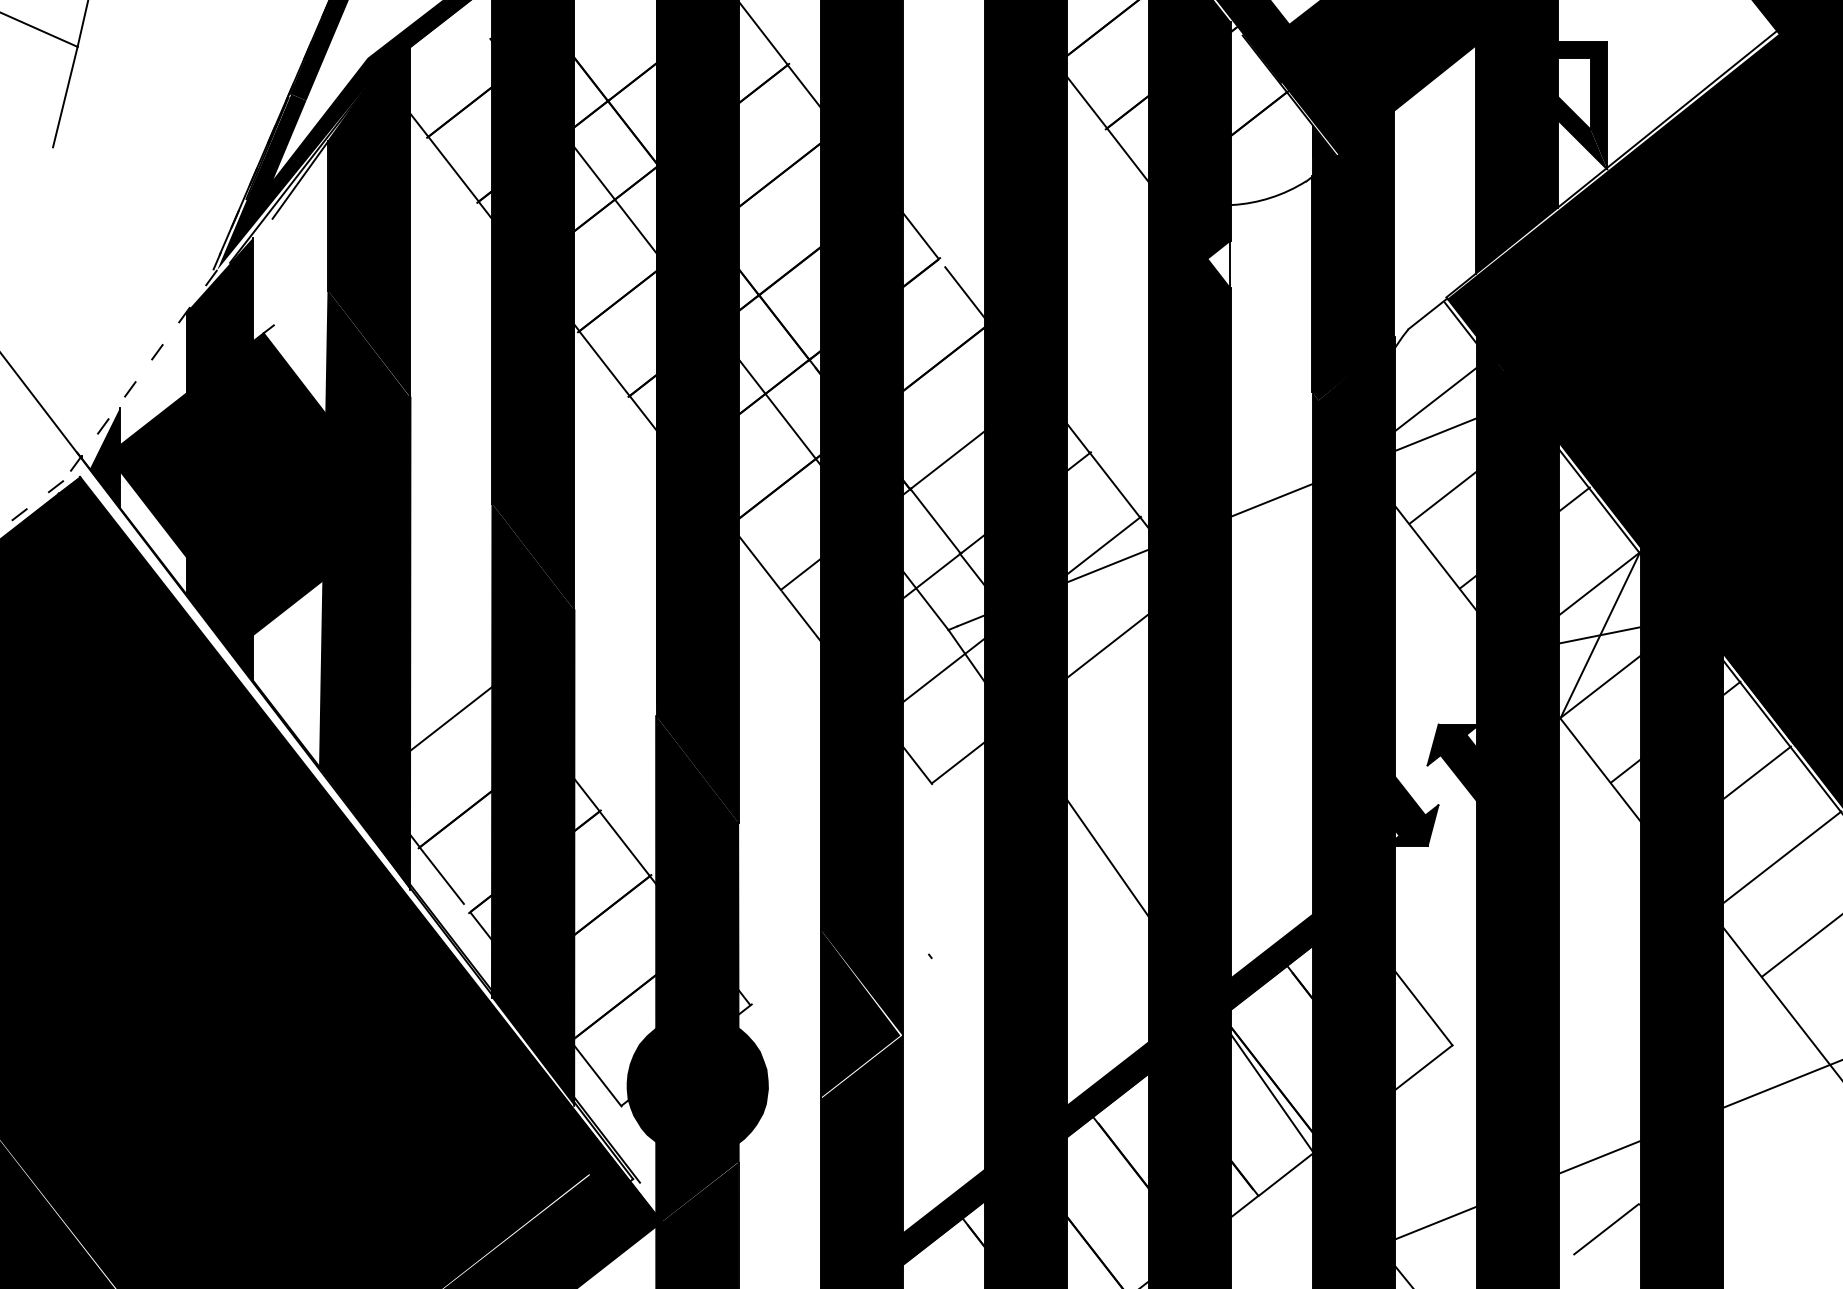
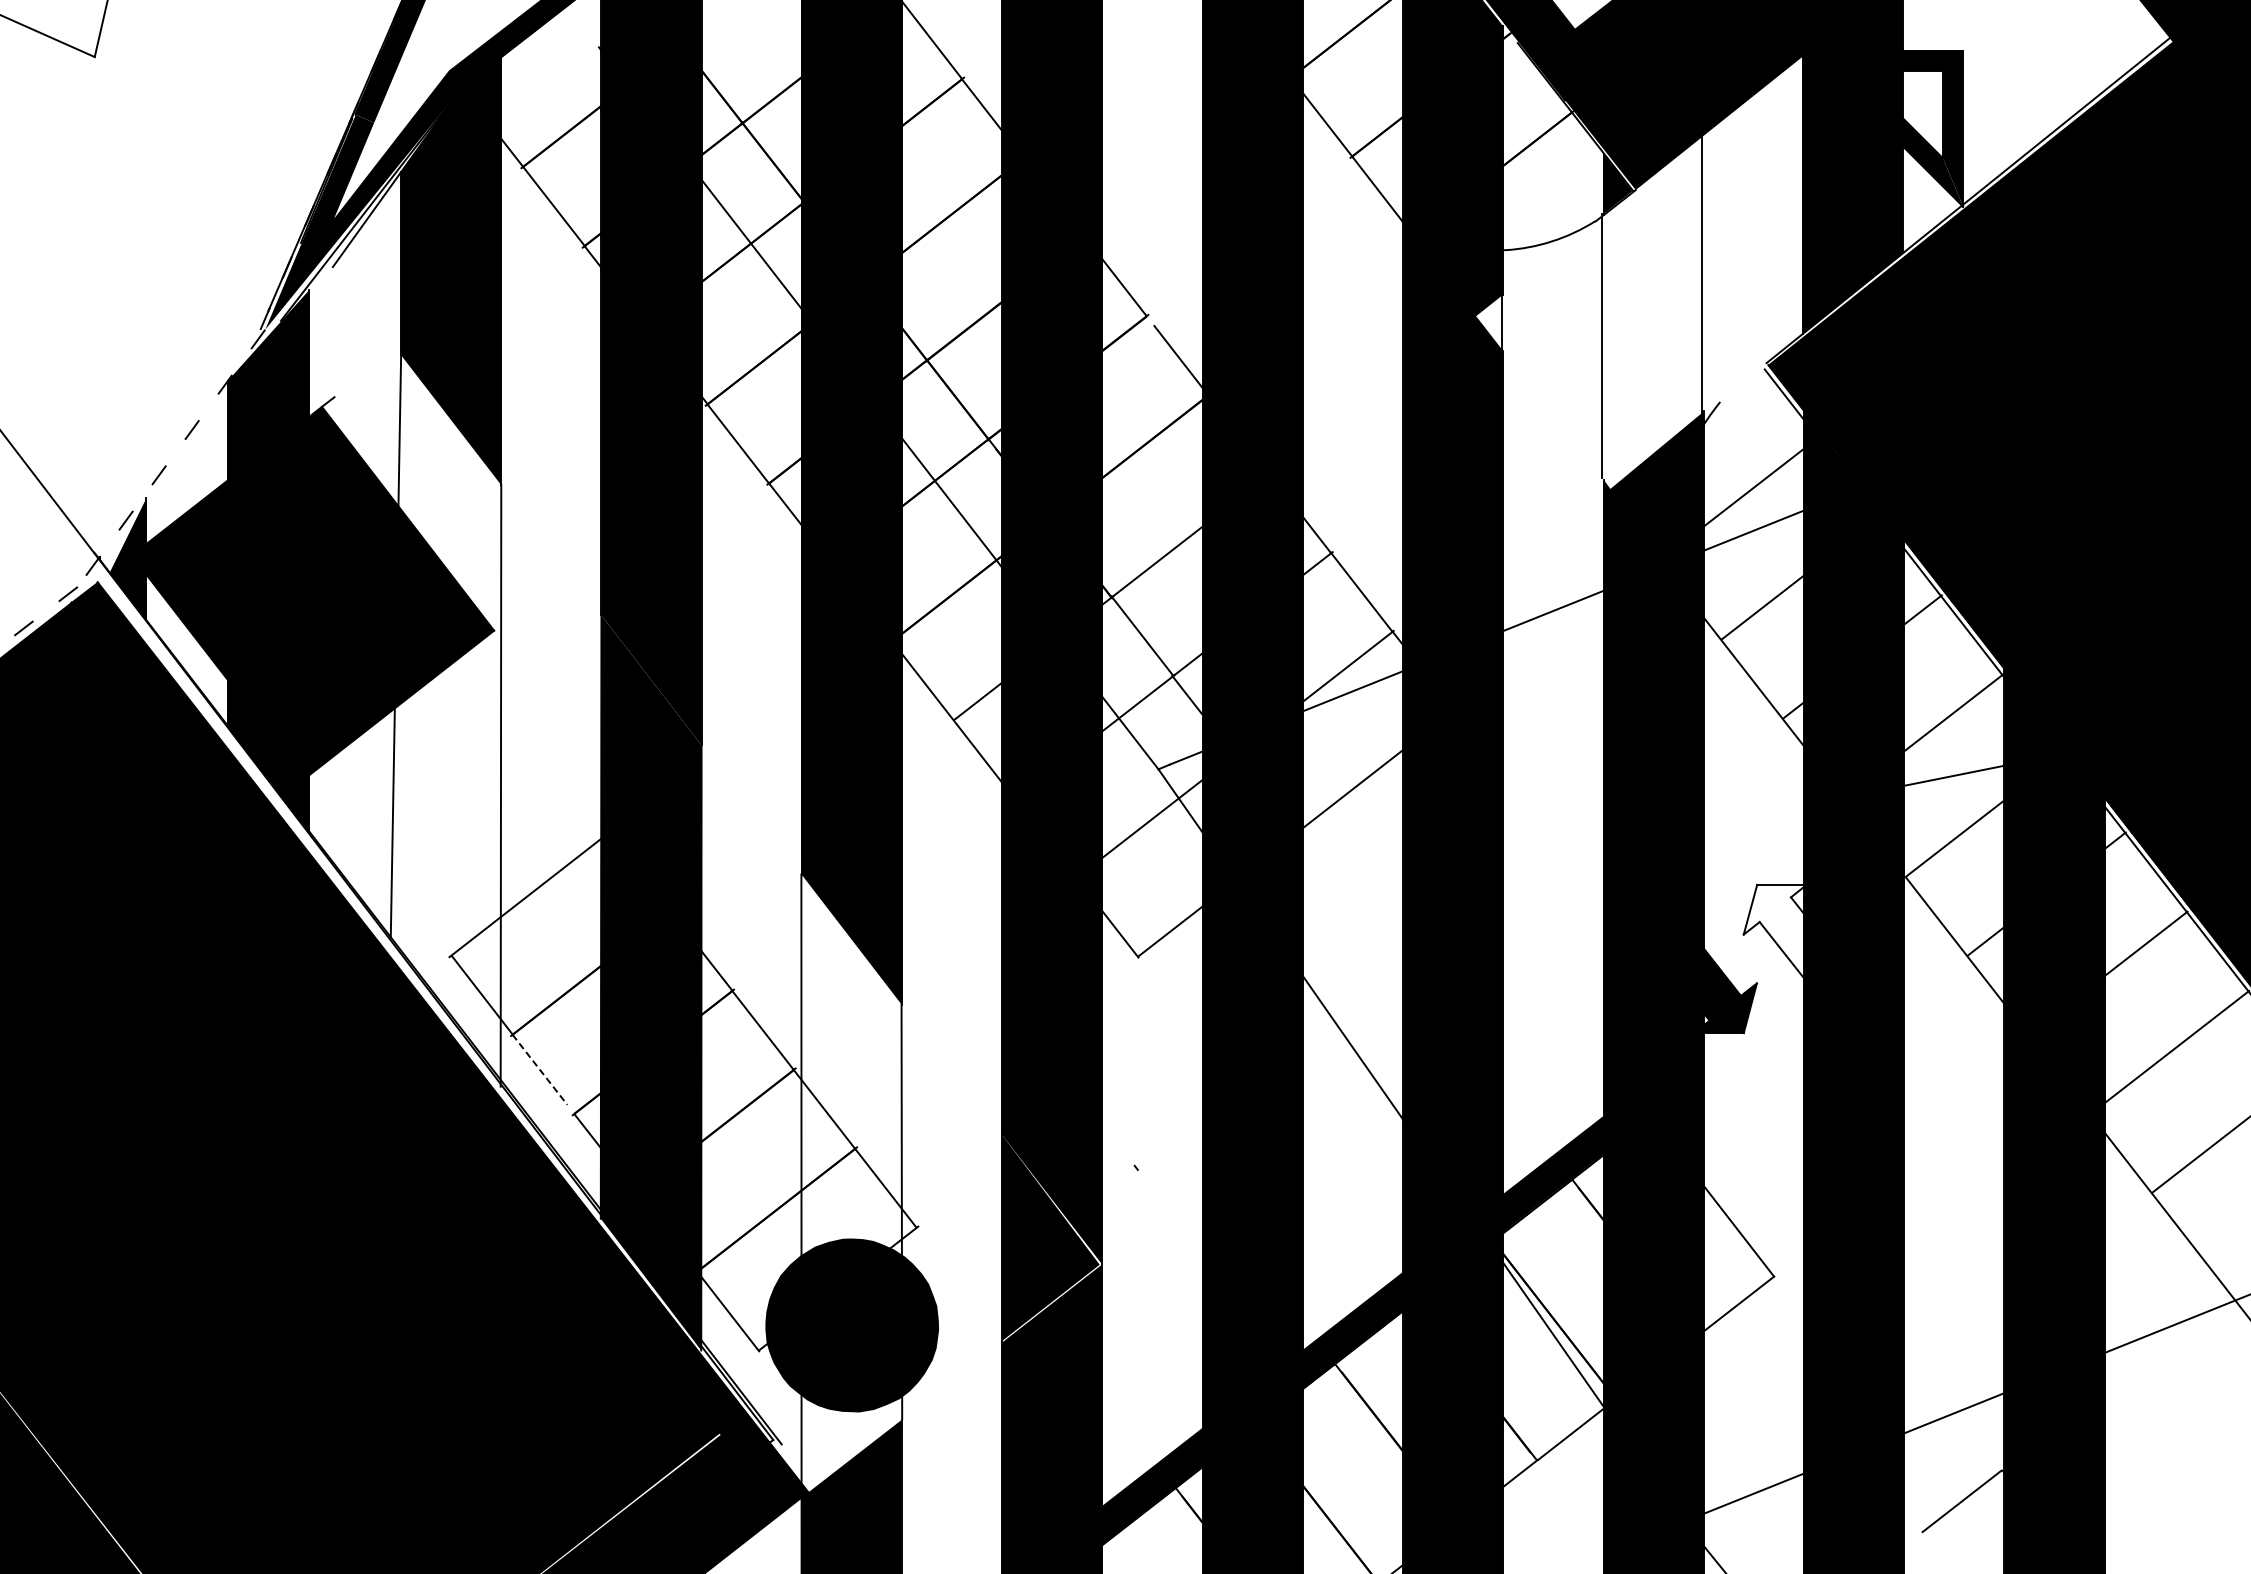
line: (65, 97) -> (79, 118), removed
fill: (1352, 255) -> (1652, 311), removed
line: (1427, 313) -> (1743, 382), removed
fill: (364, 590) -> (445, 720), removed
line: (1600, 635) -> (1954, 775), removed
fill: (1465, 764) -> (1790, 933), removed
line: (442, 876) -> (540, 1070), solid -> dashed
fill: (697, 971) -> (852, 1186), removed

